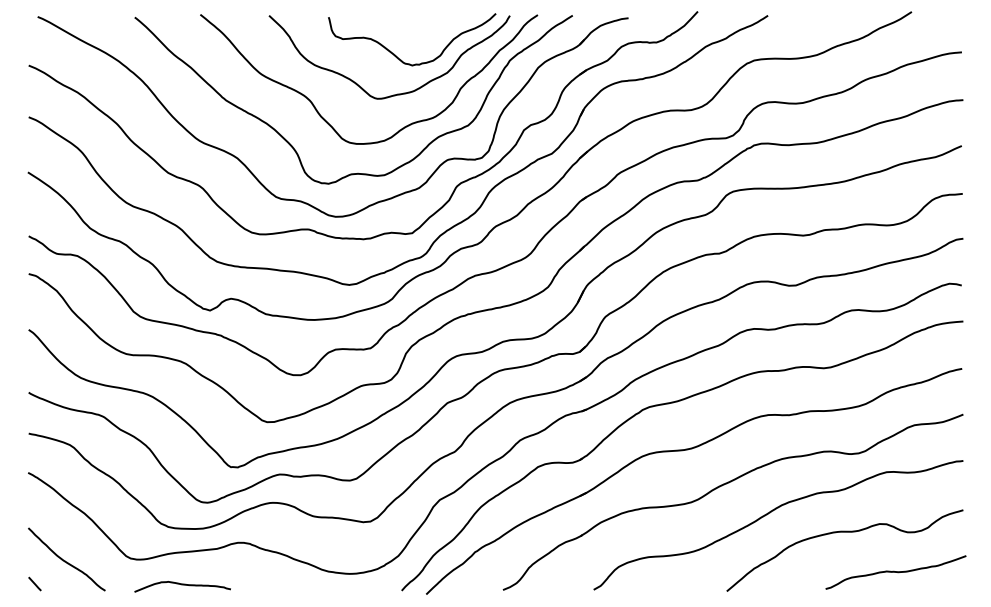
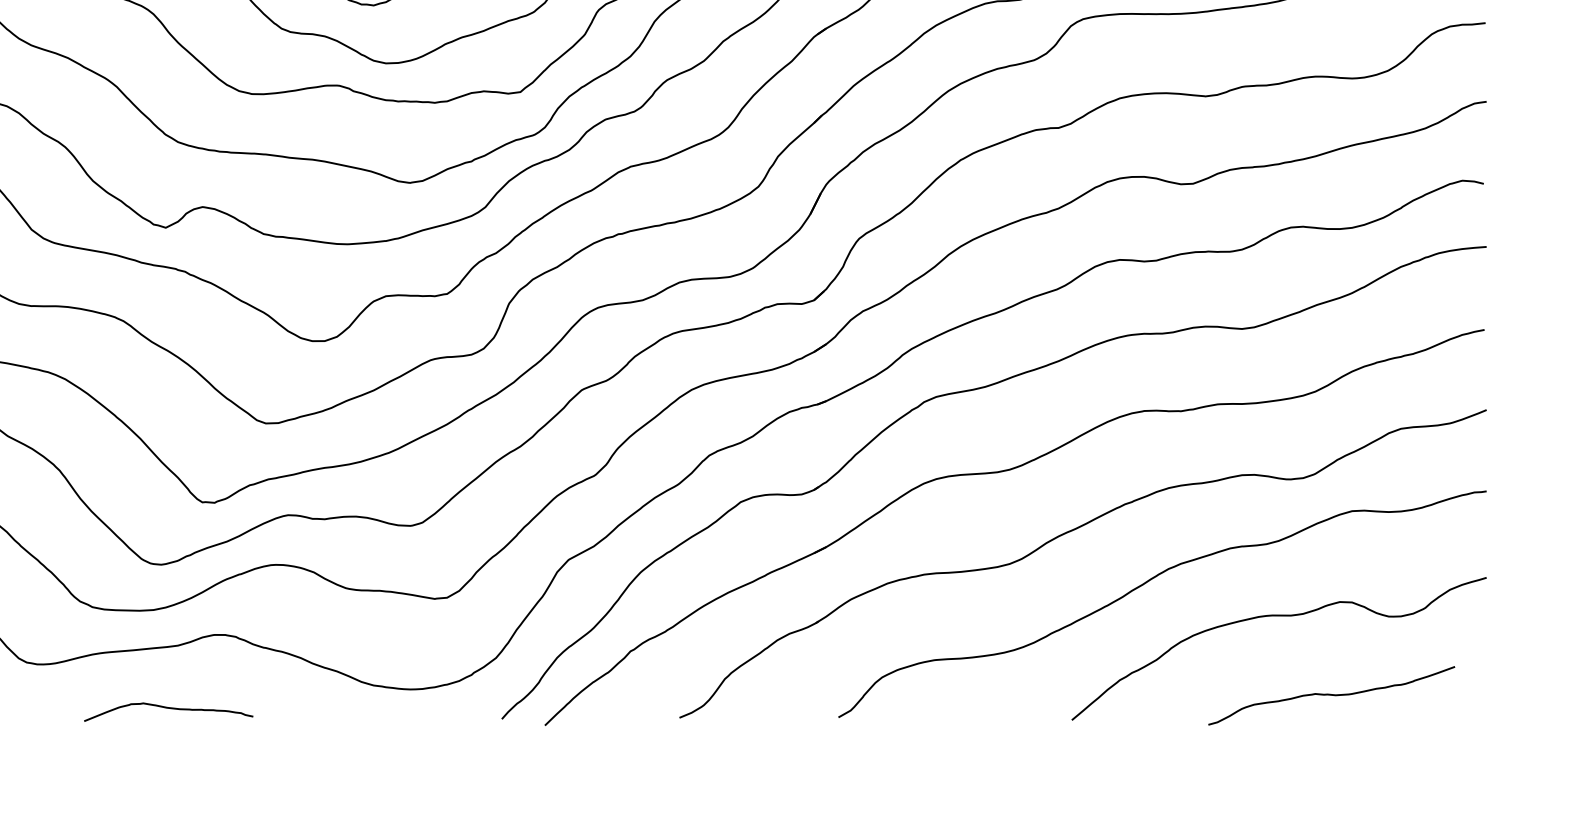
curve: (895, 572) -> (1330, 695), moved
curve: (182, 585) -> (168, 709), moved

